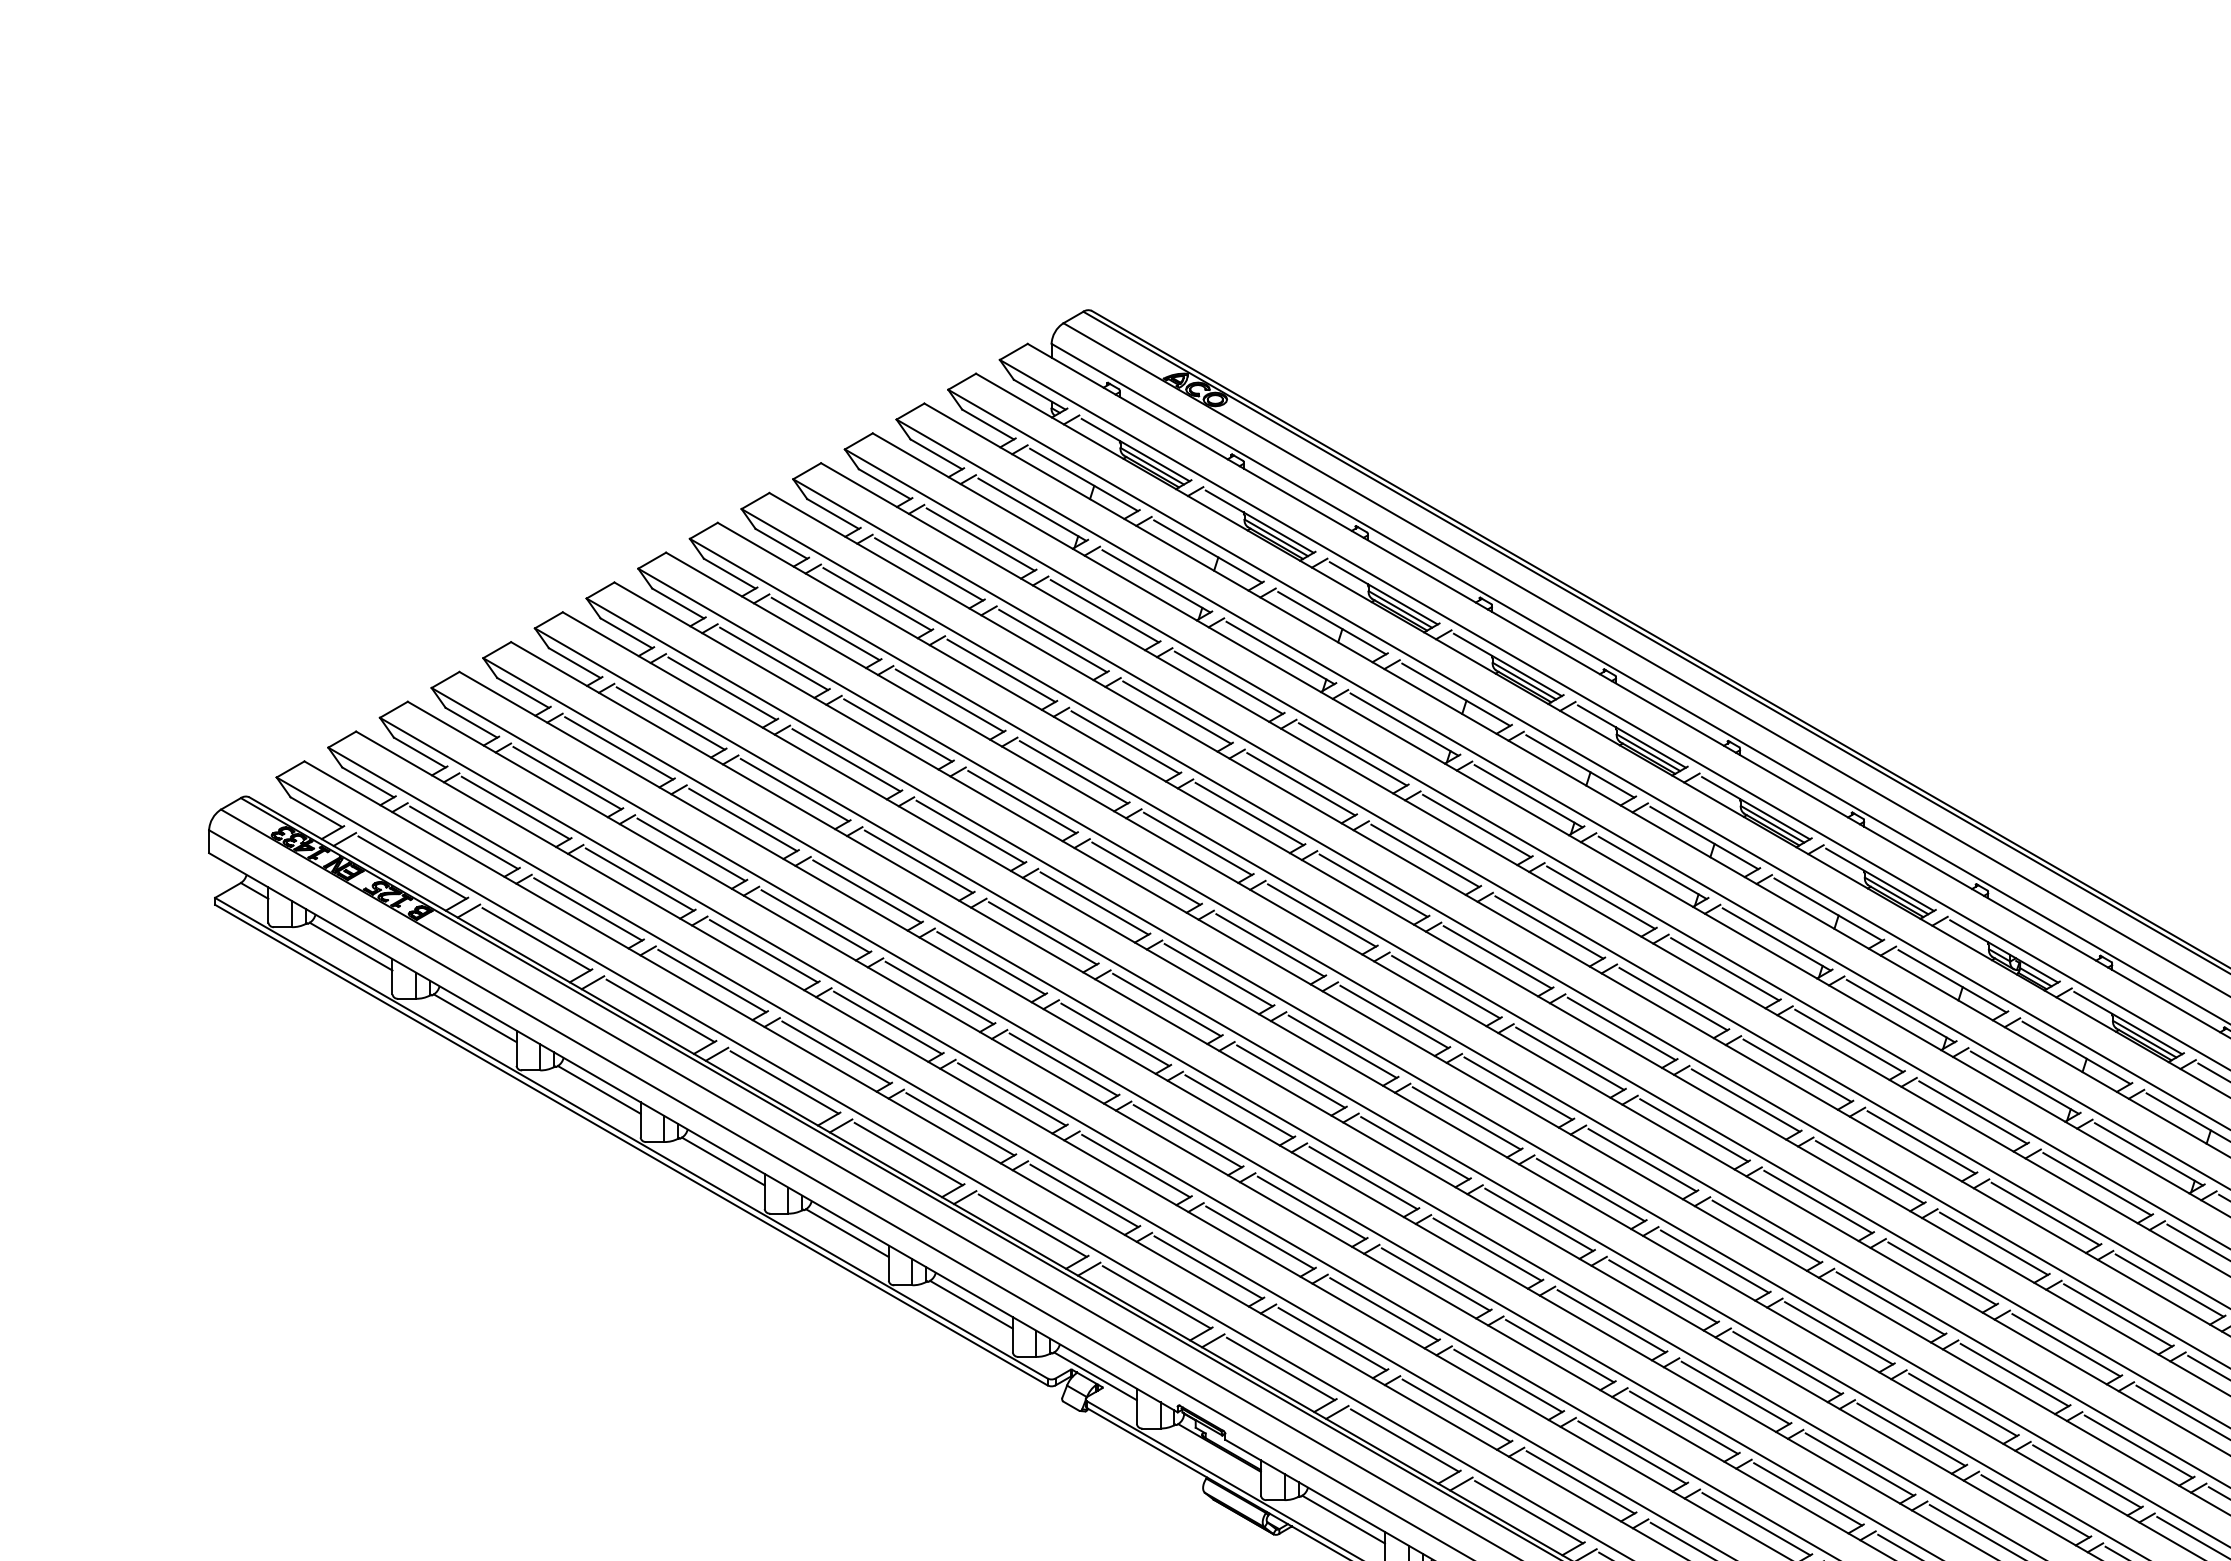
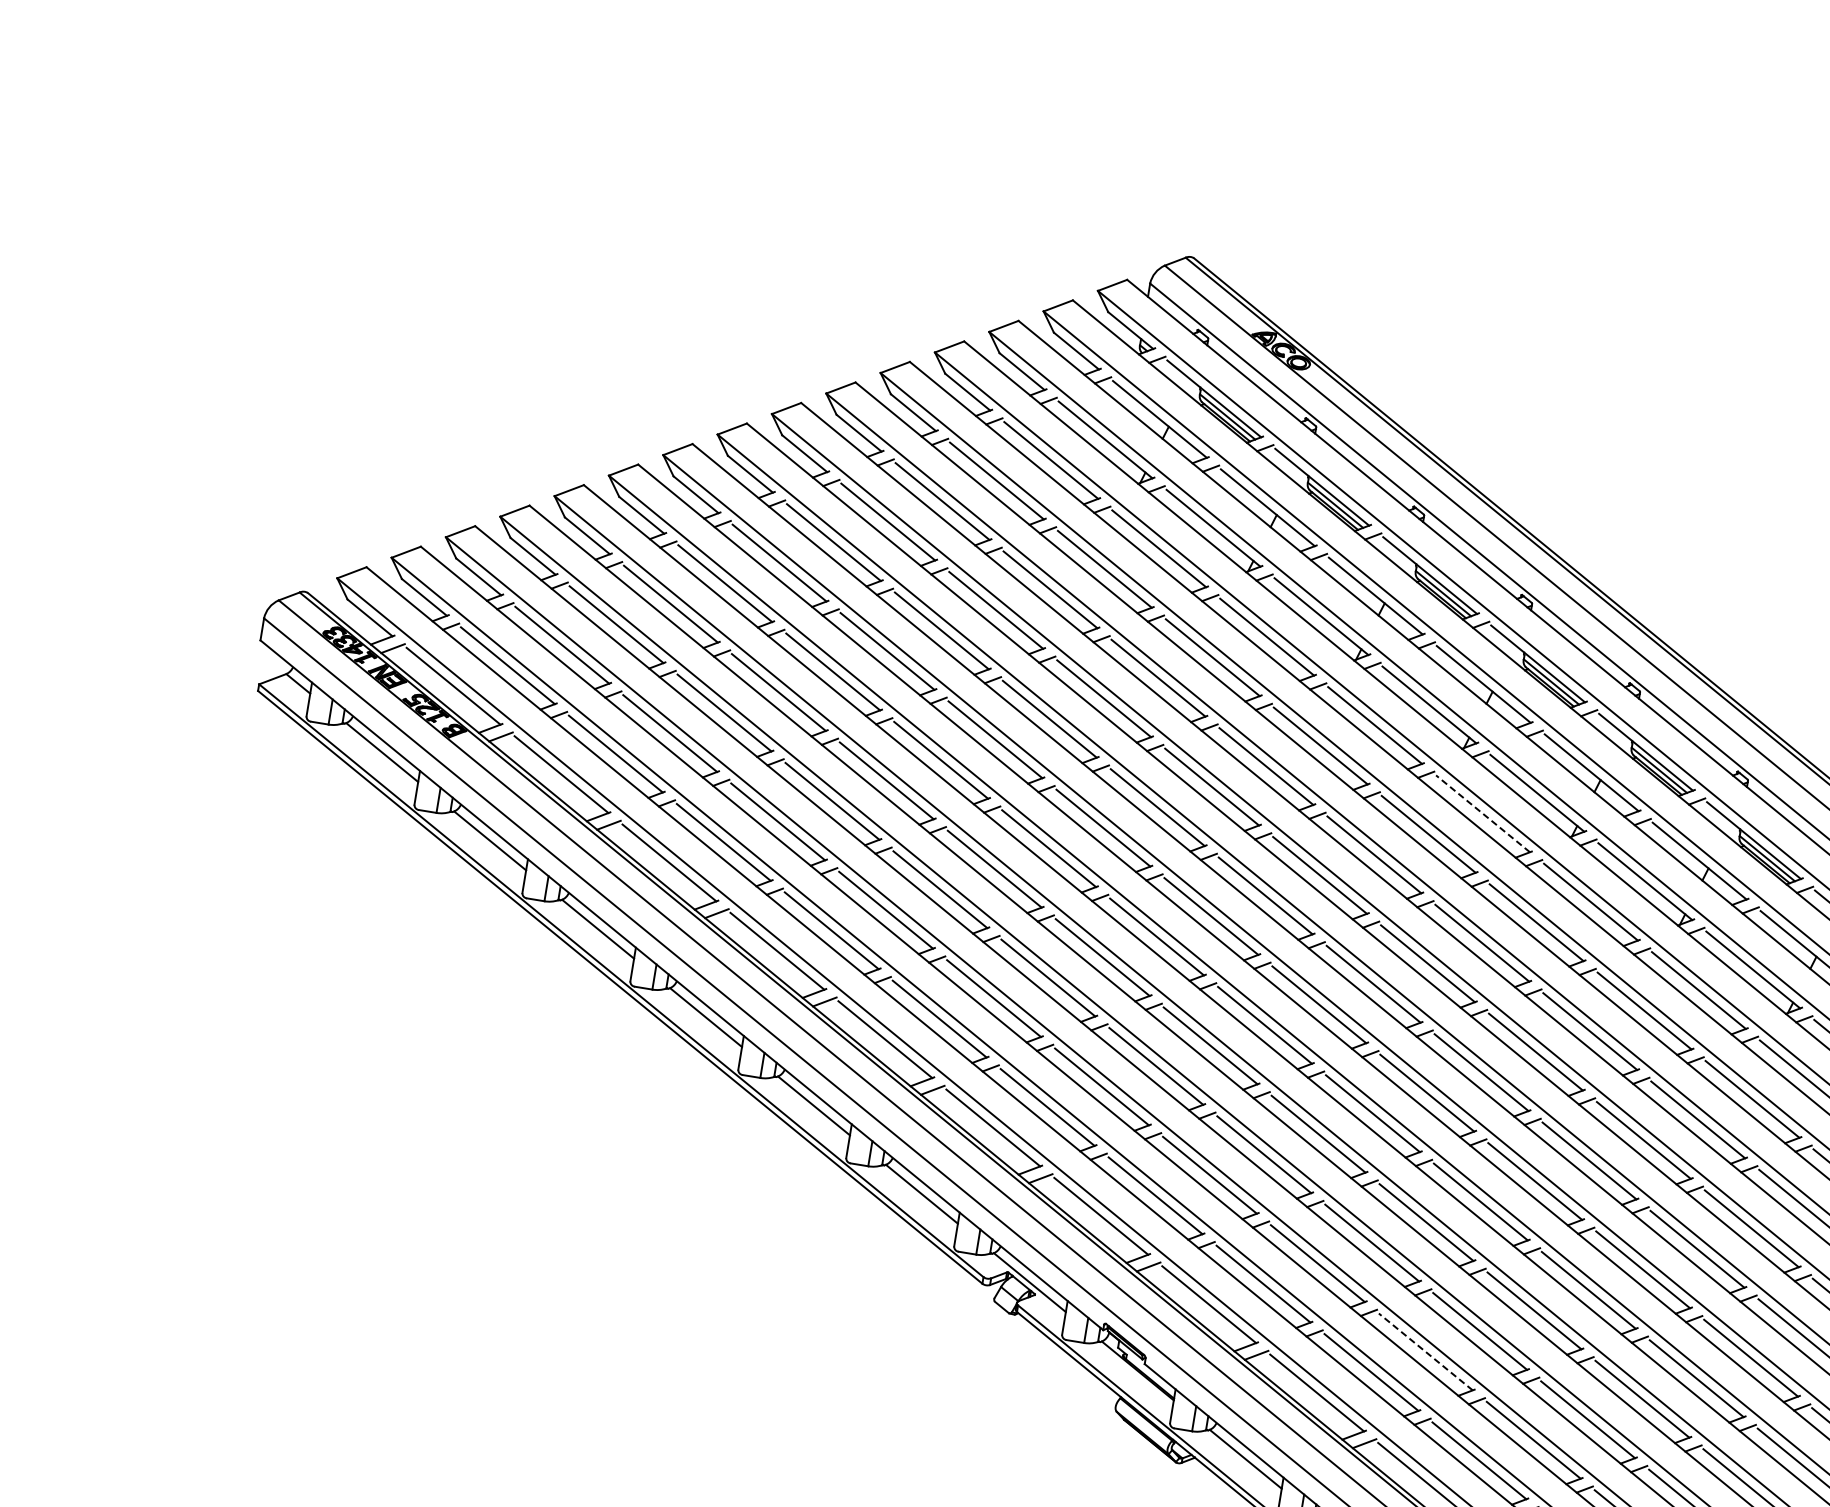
line: (1476, 825) -> (1482, 813), solid -> dashed
line: (1507, 1380) -> (1425, 1351), solid -> dashed

